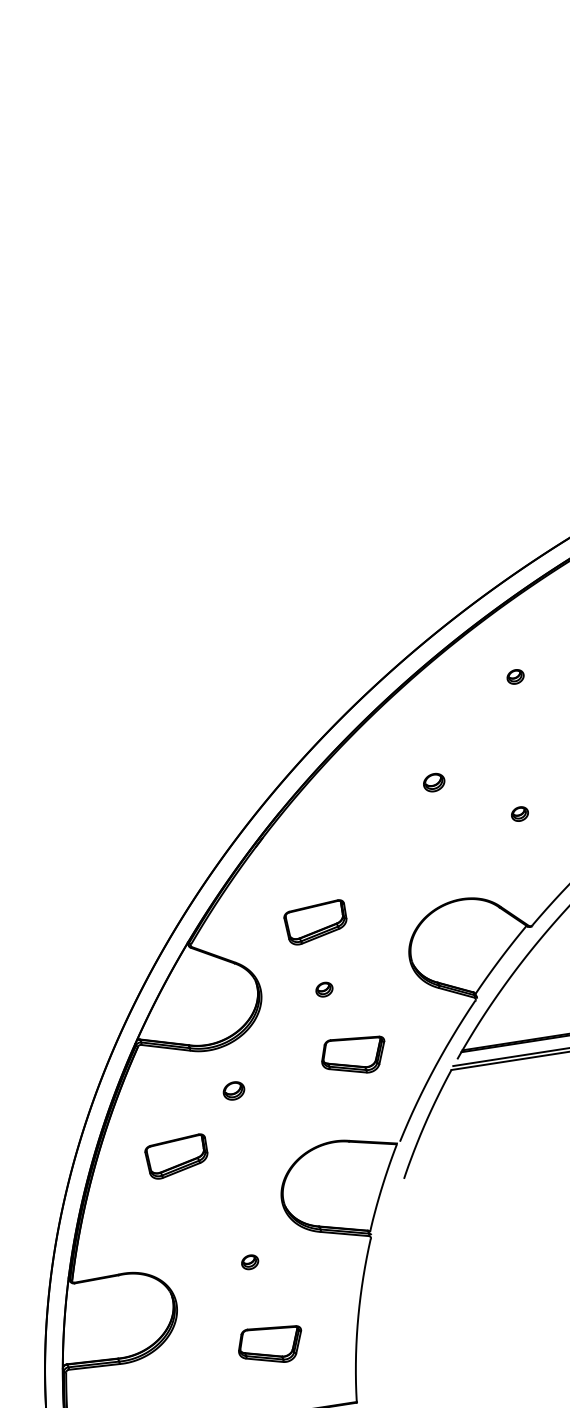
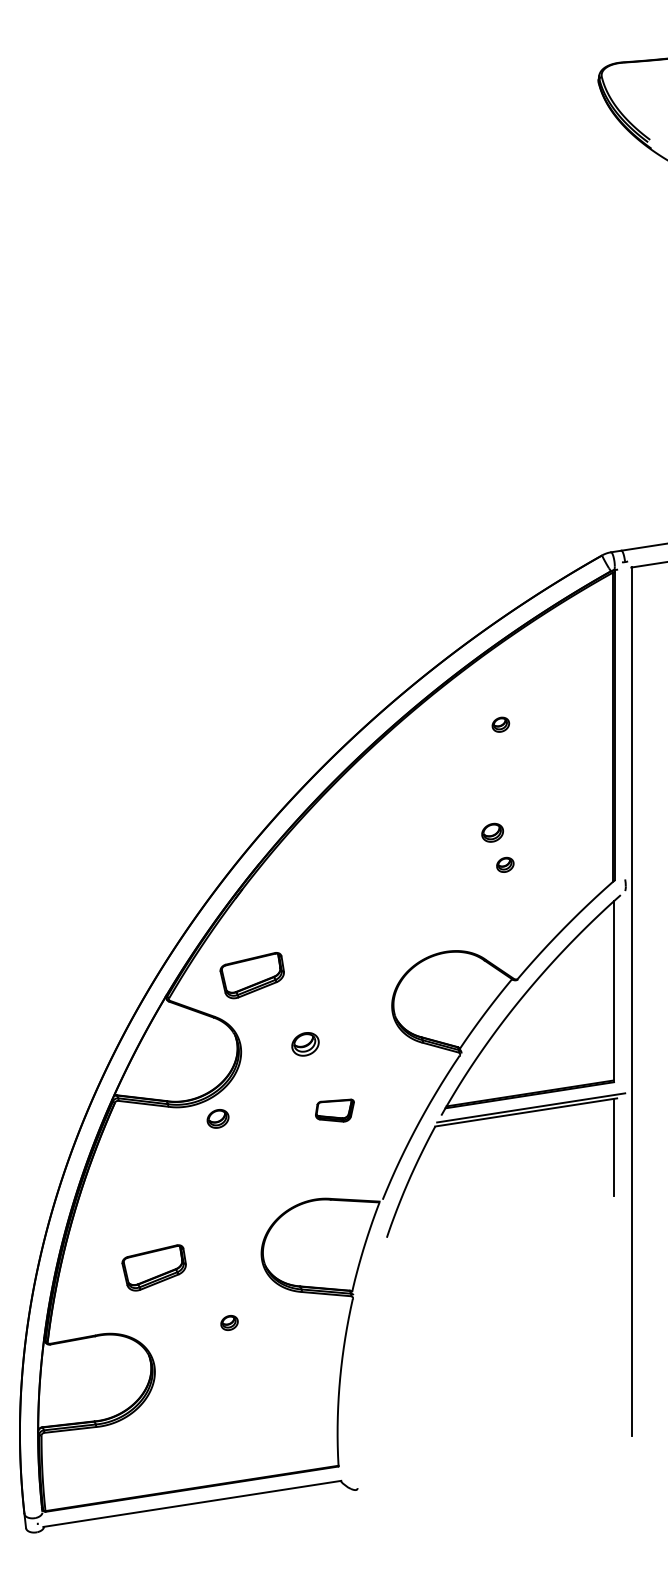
part: (434, 782) -> (492, 832), moved
part: (314, 922) -> (251, 975), moved
part: (324, 989) -> (305, 1044), size x1.6
part: (352, 1054) -> (334, 1110), size x0.6
part: (233, 1090) -> (217, 1118), moved
part: (175, 1156) -> (153, 1267), moved
part: (269, 1343) -> (249, 1406), removed

